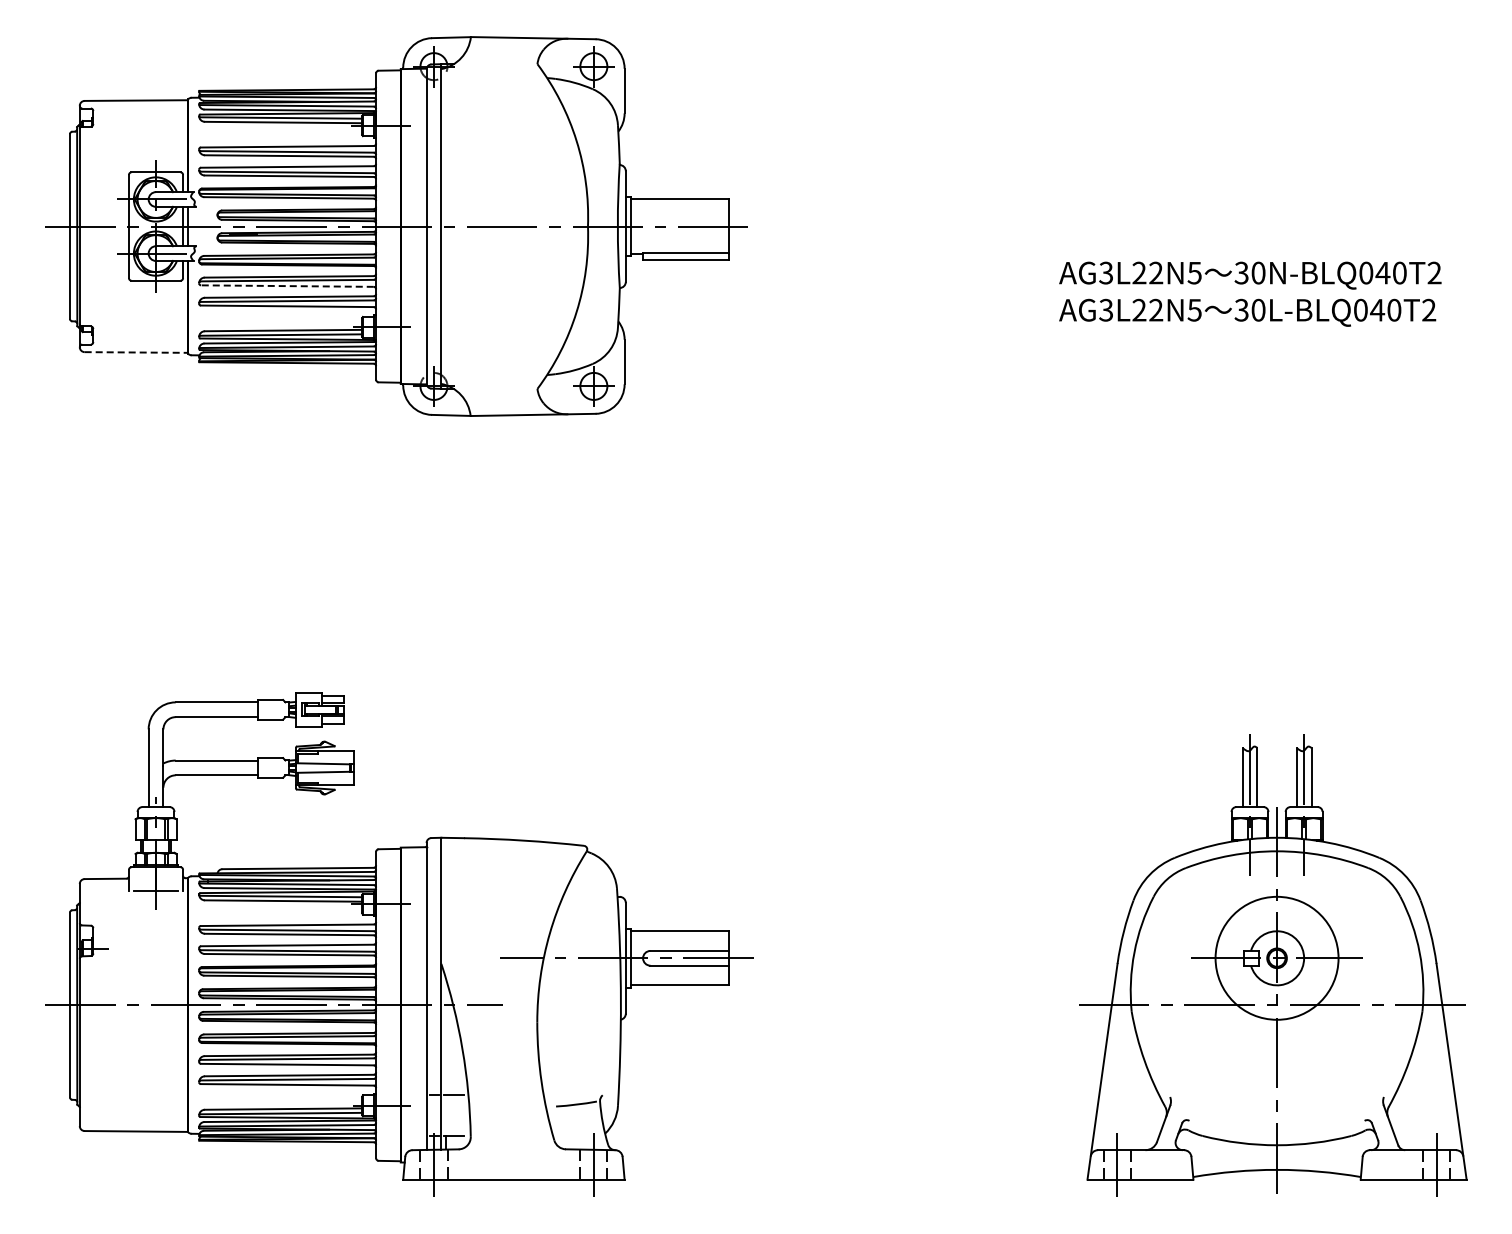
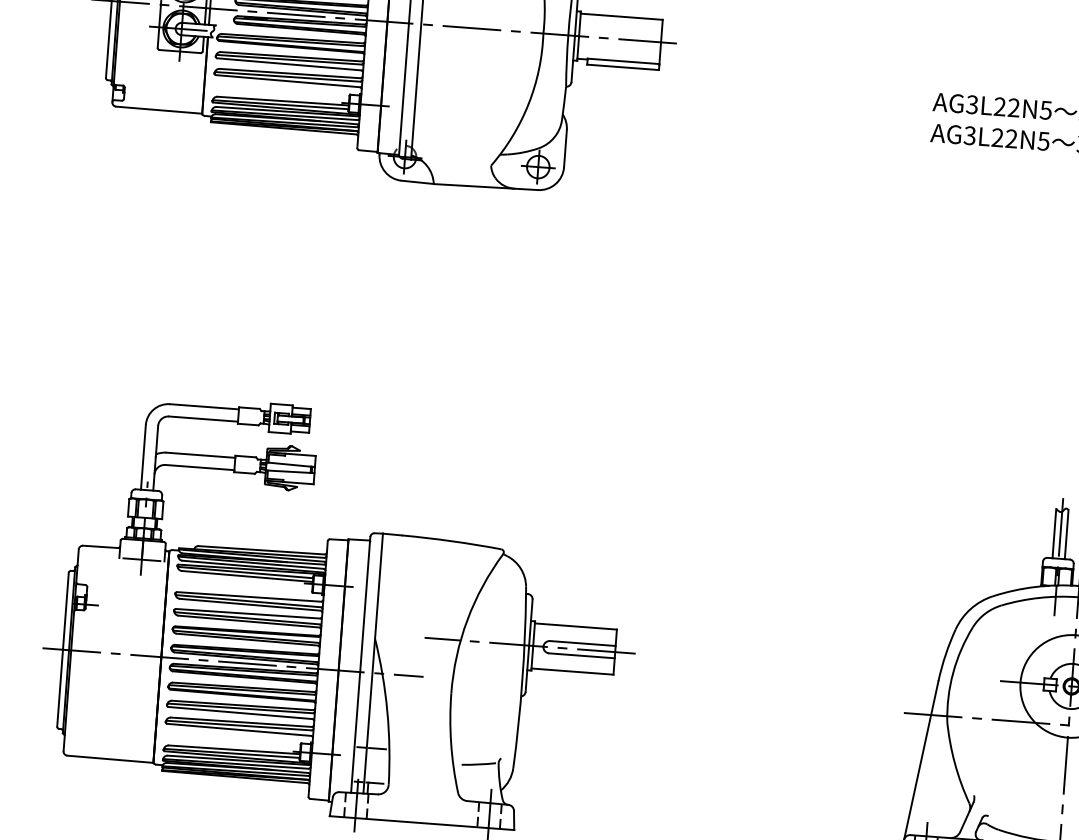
line: (286, 286) -> (288, 64), dashed -> solid
line: (136, 352) -> (159, 110), dashed -> solid

